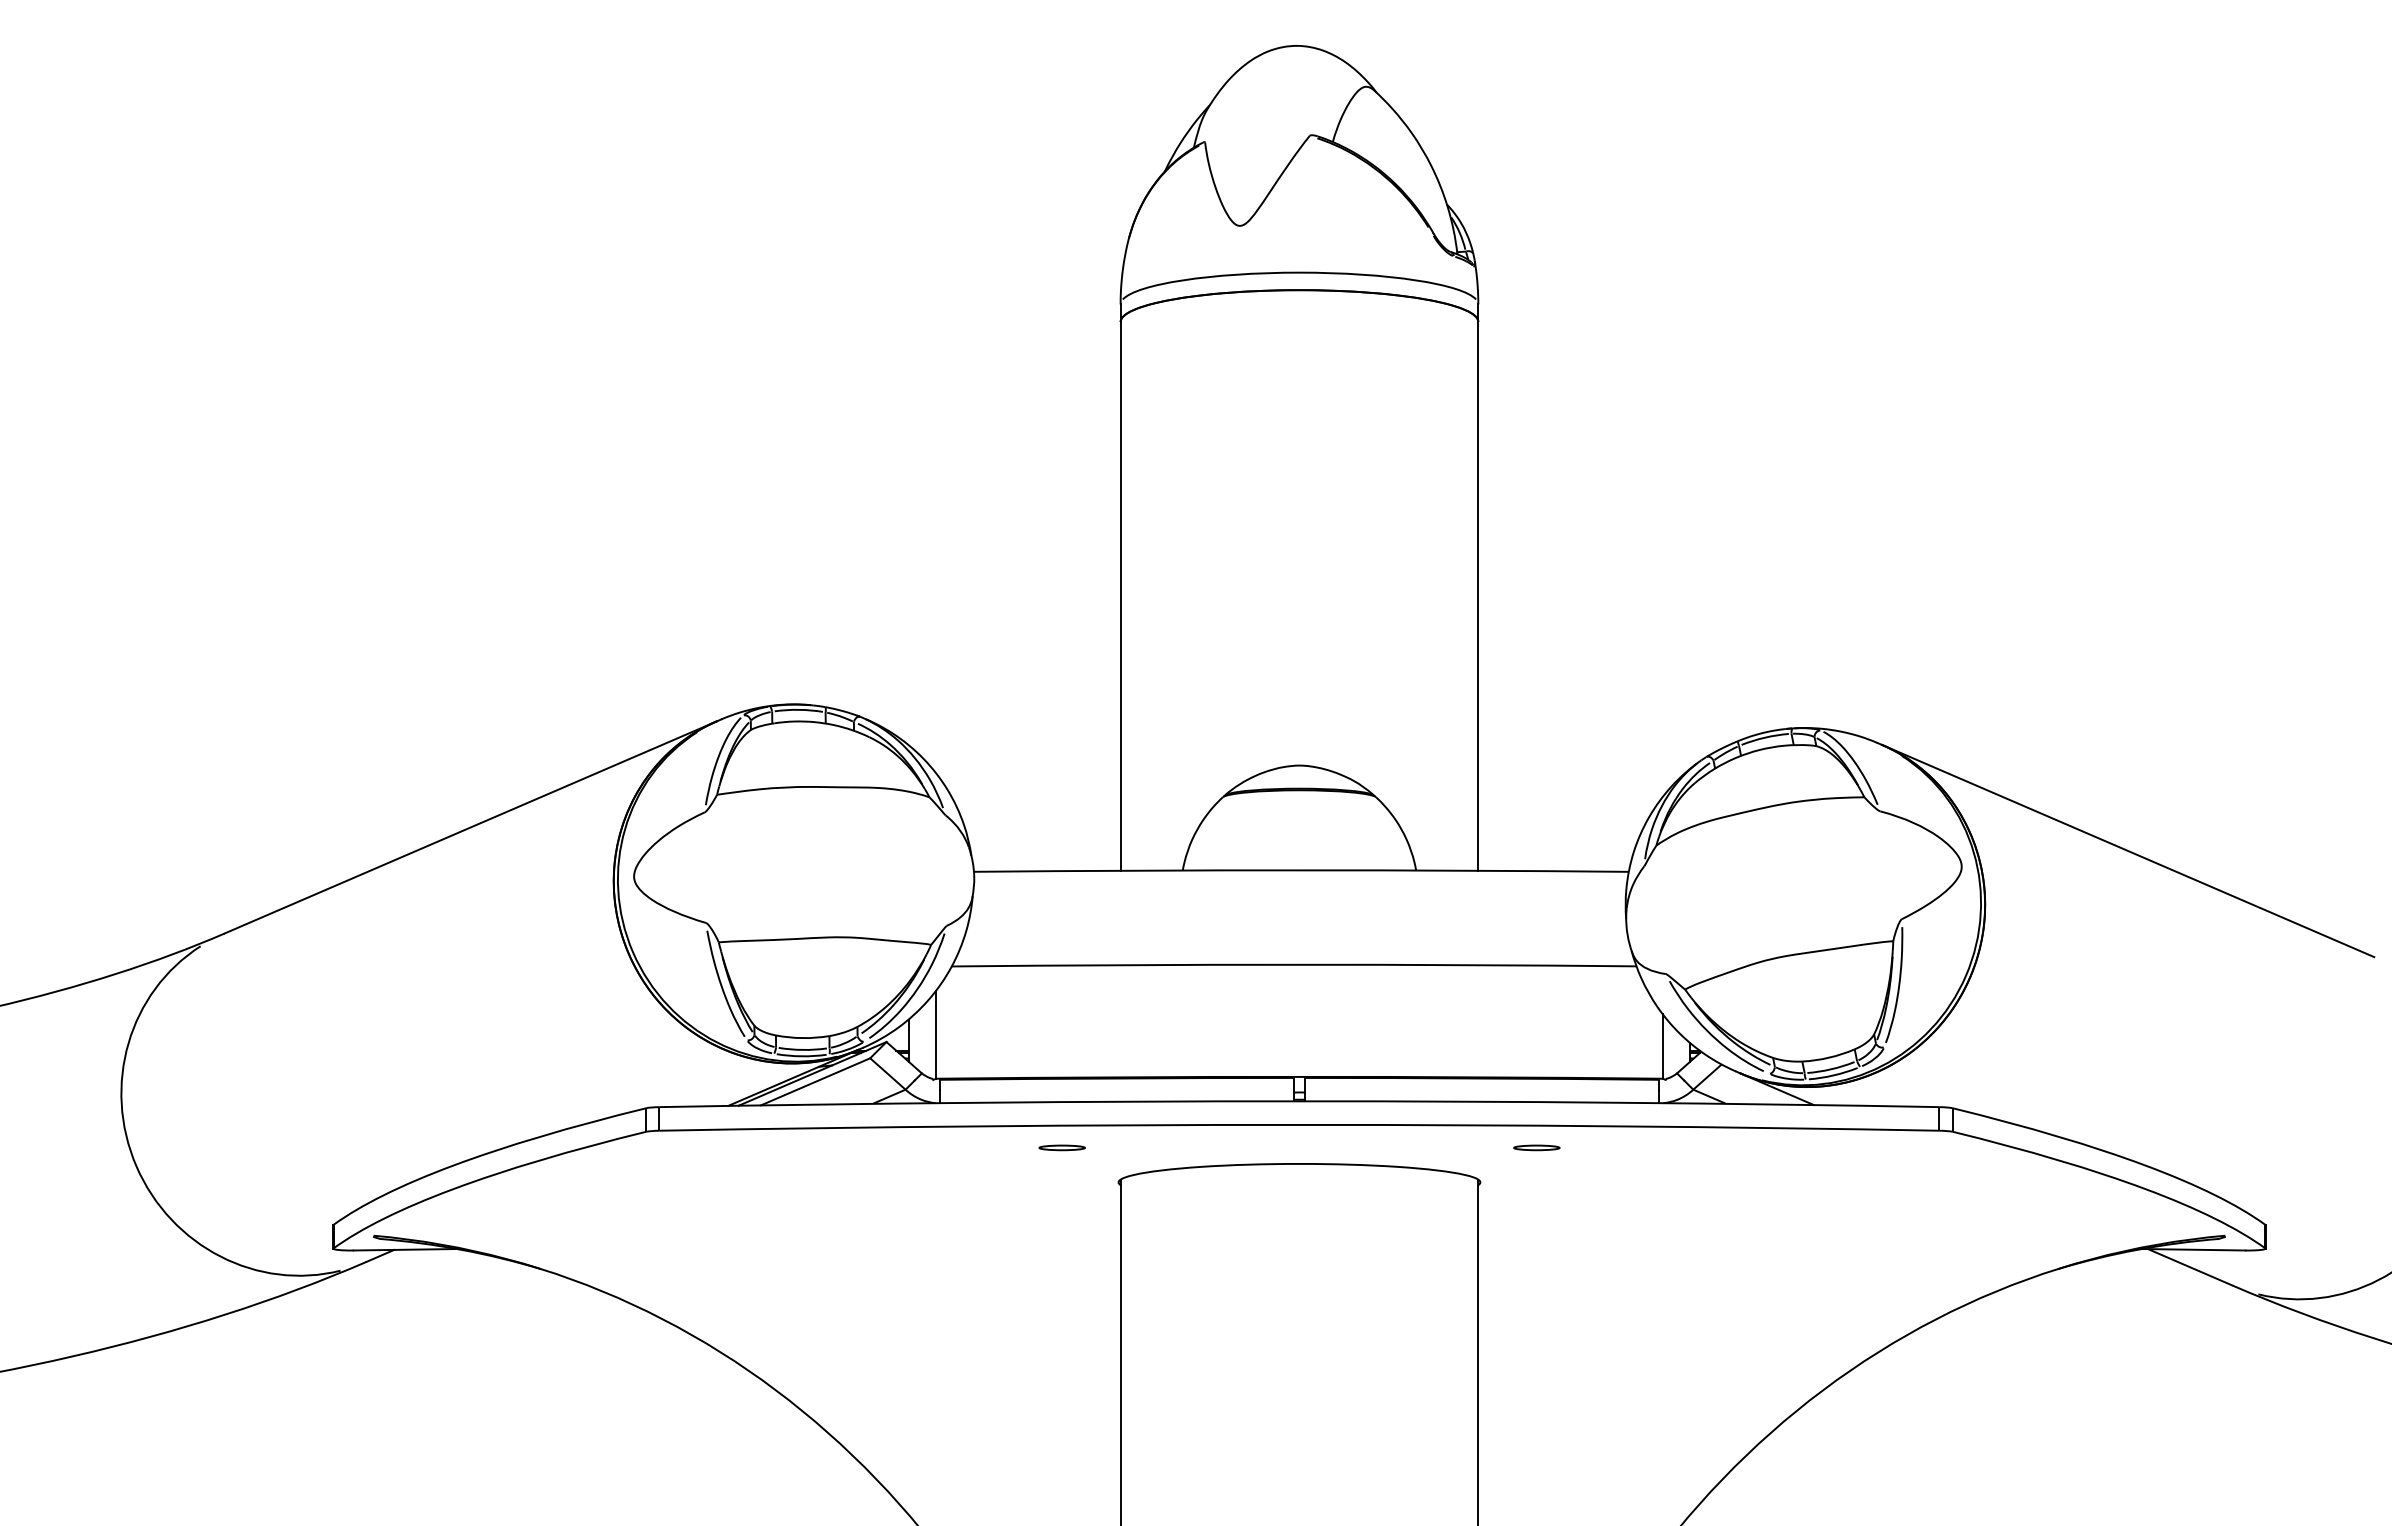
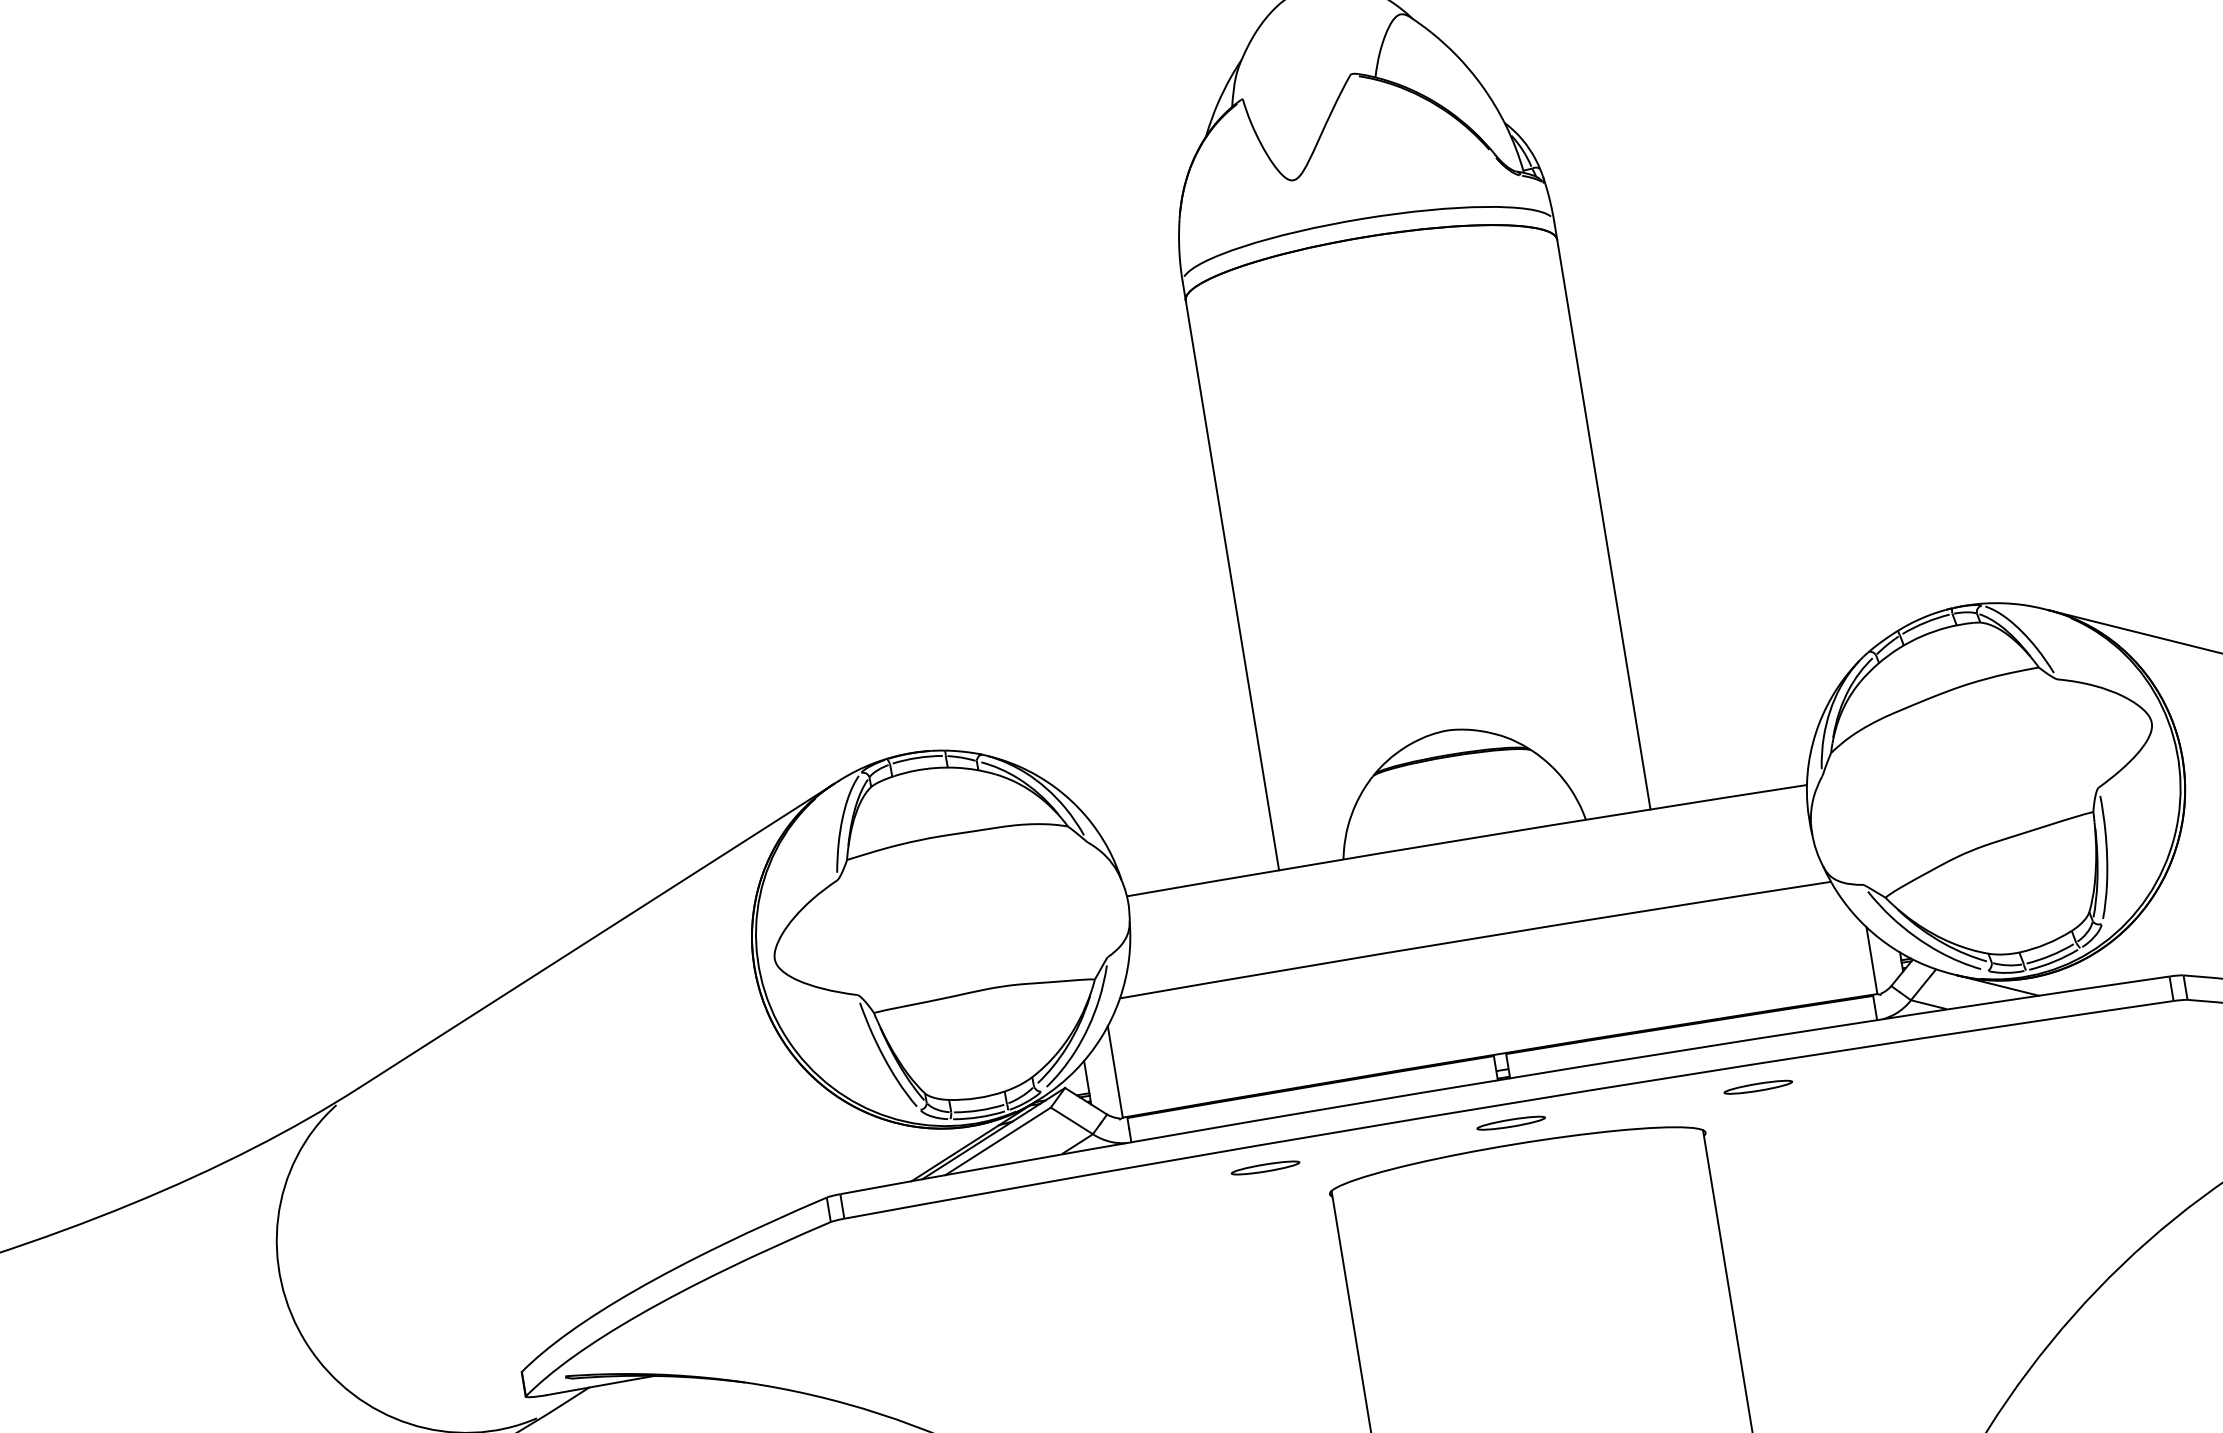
part: (1299, 1143) -> (1511, 1123), added
part: (1061, 1147) -> (1264, 1167), size x1.43
part: (1536, 1147) -> (1757, 1086), size x1.43

